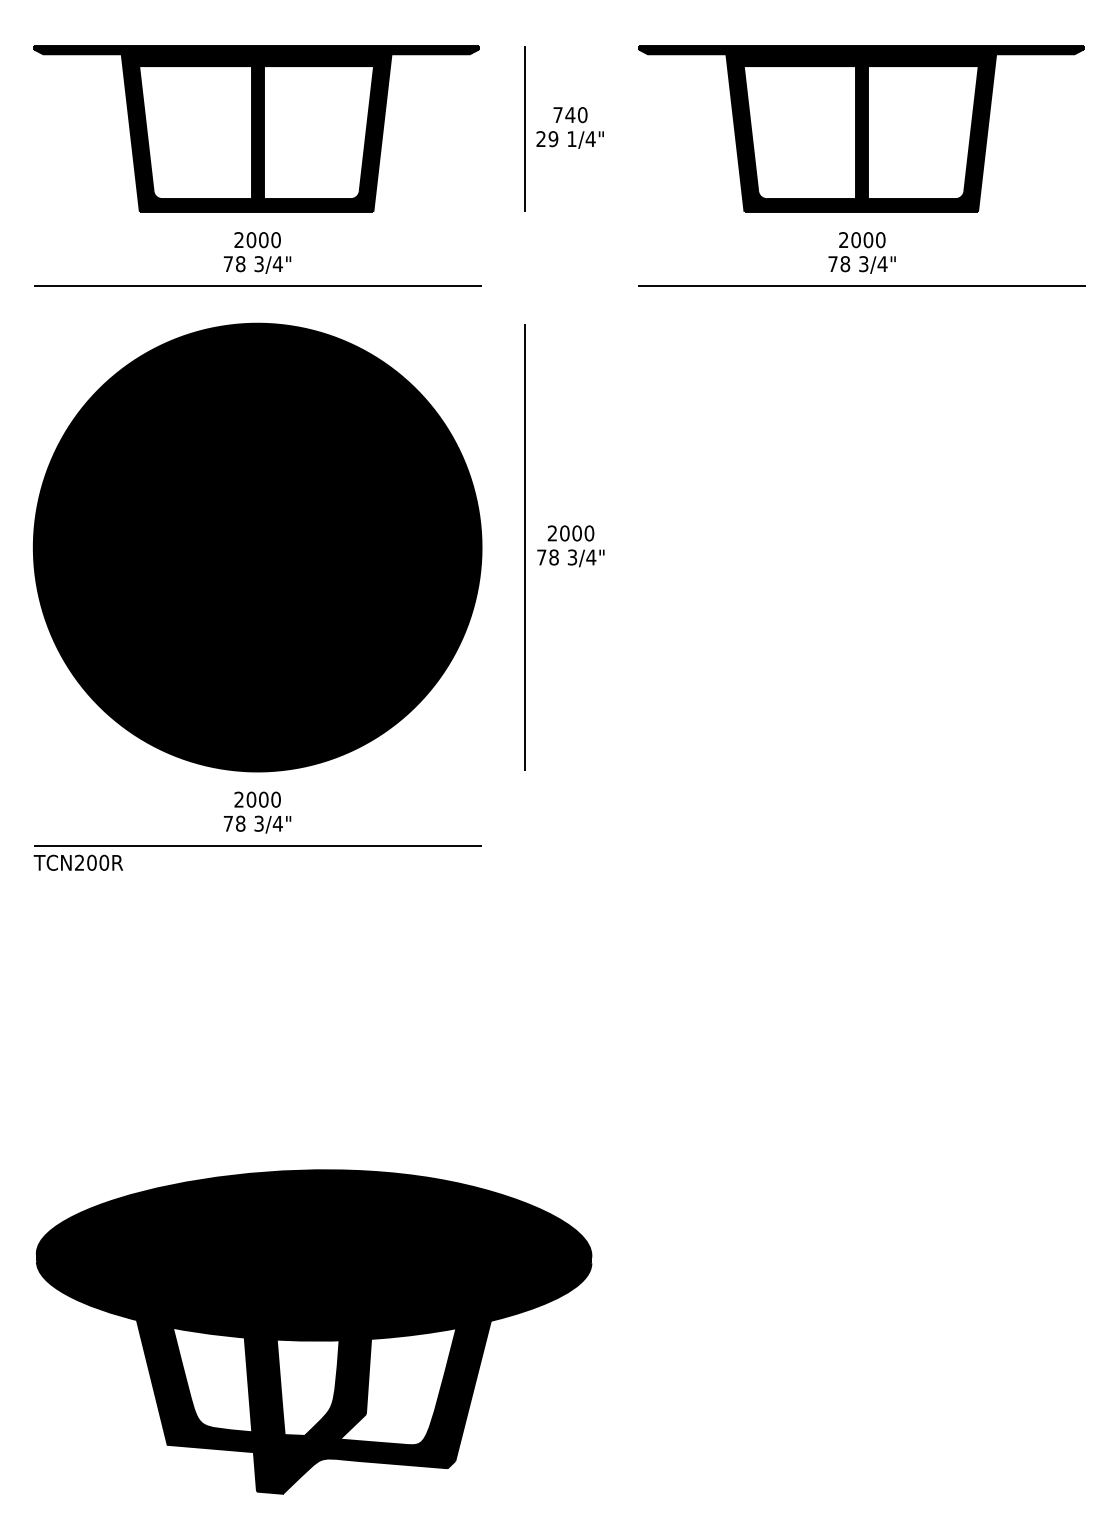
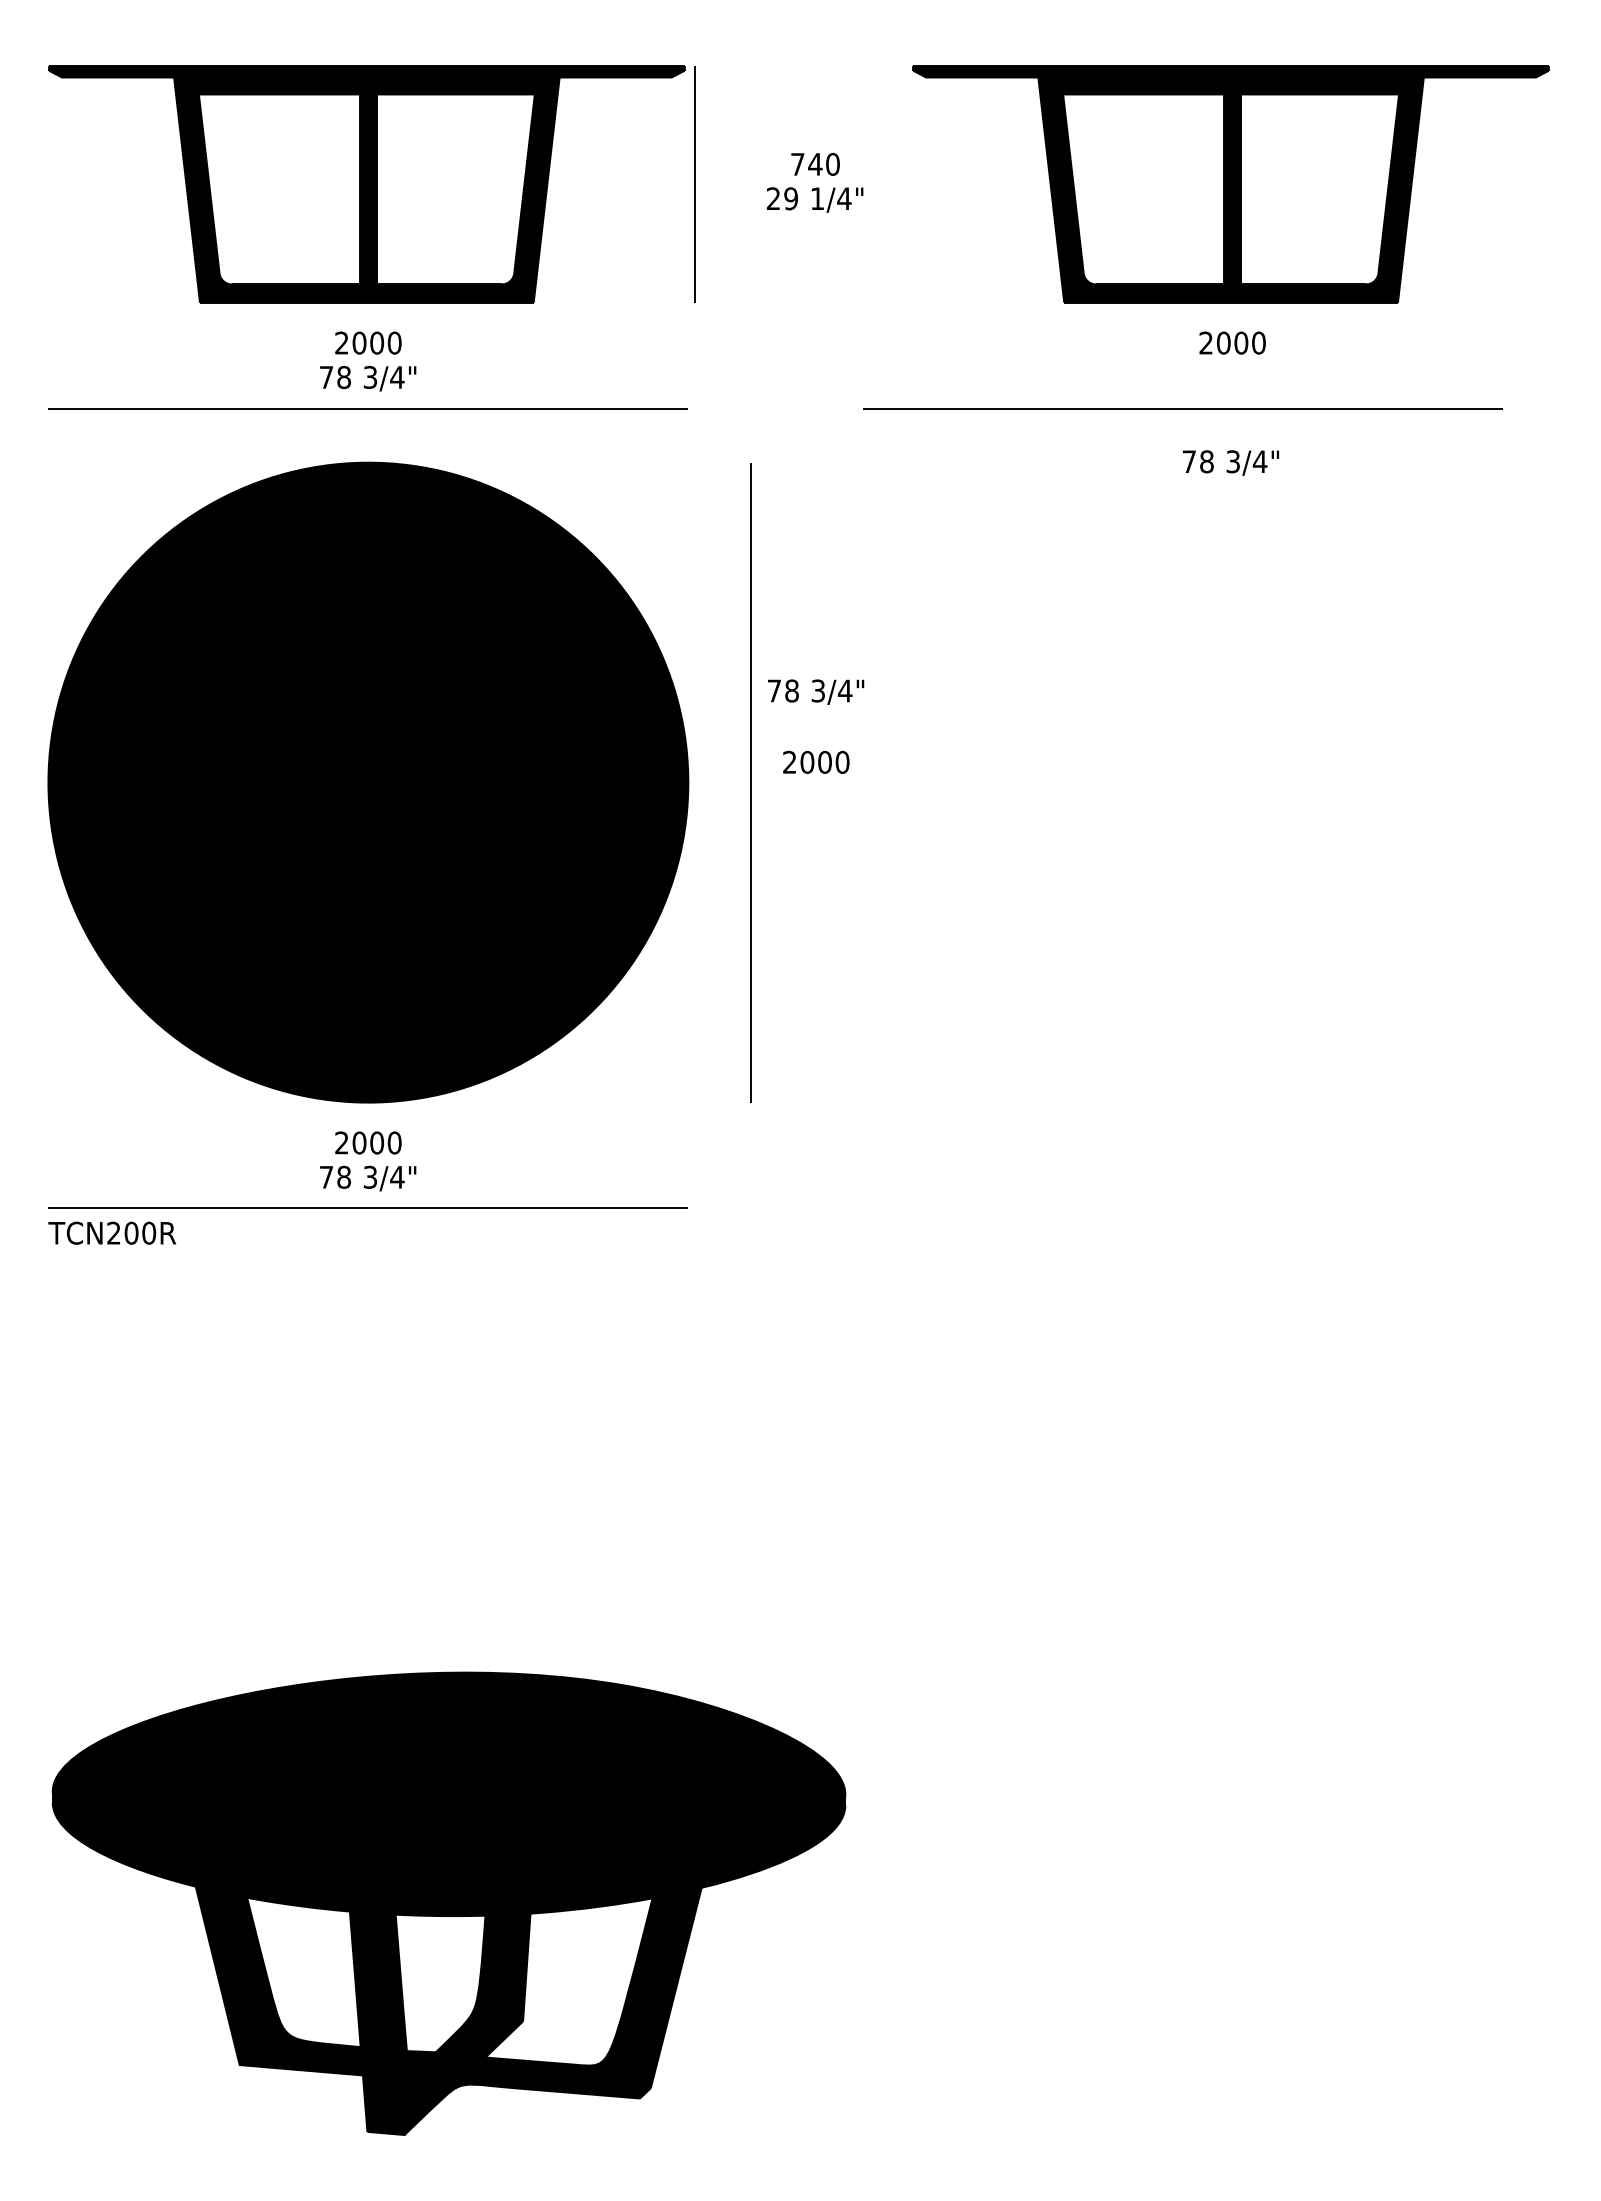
line: (524, 128) -> (694, 183), moved
text: (861, 264) -> (1230, 462), moved
line: (861, 285) -> (1181, 408), moved
text: (570, 558) -> (815, 692), moved

